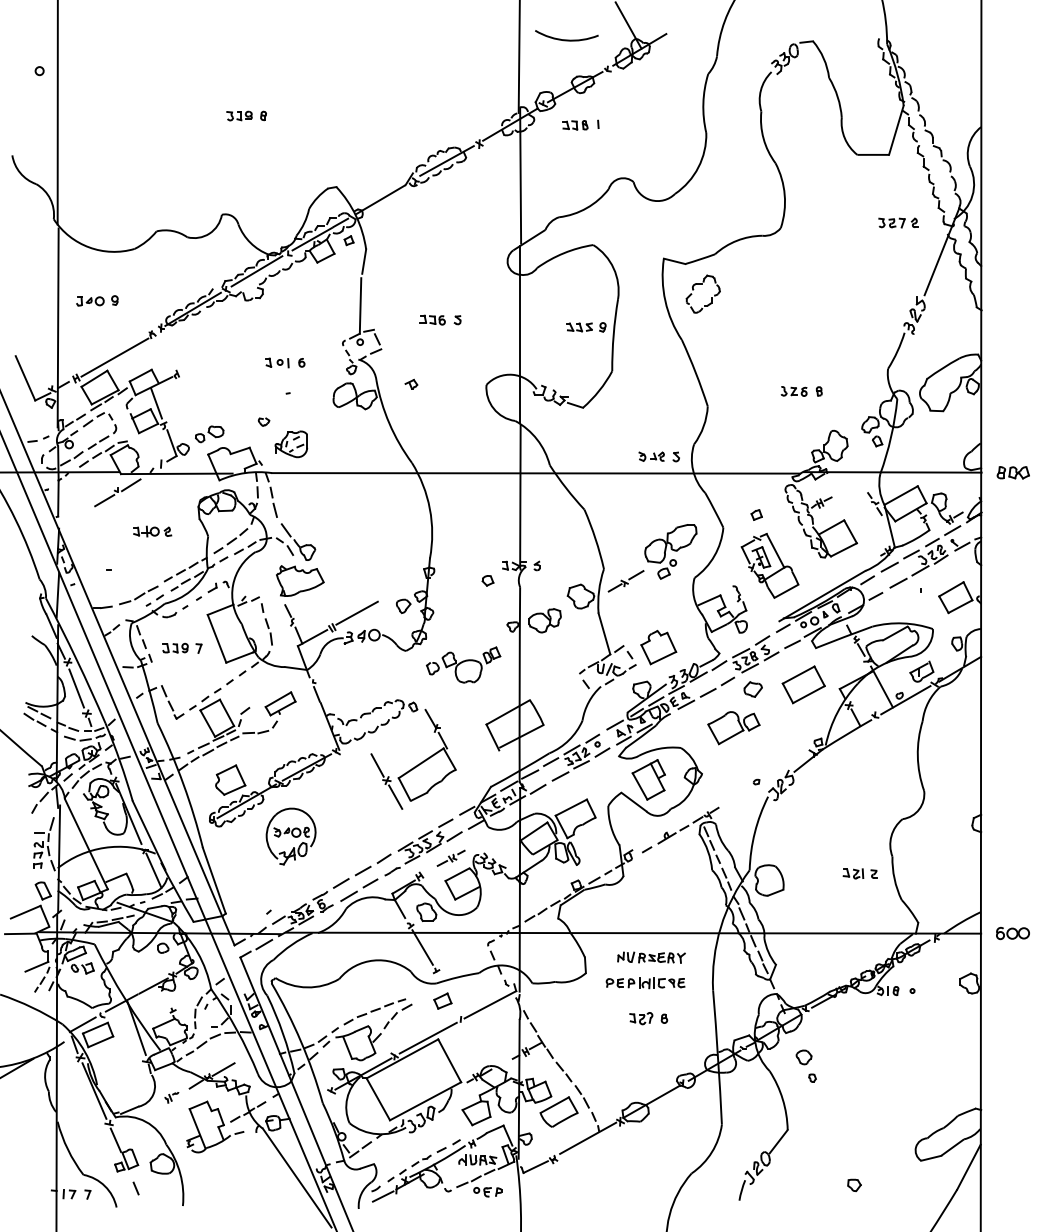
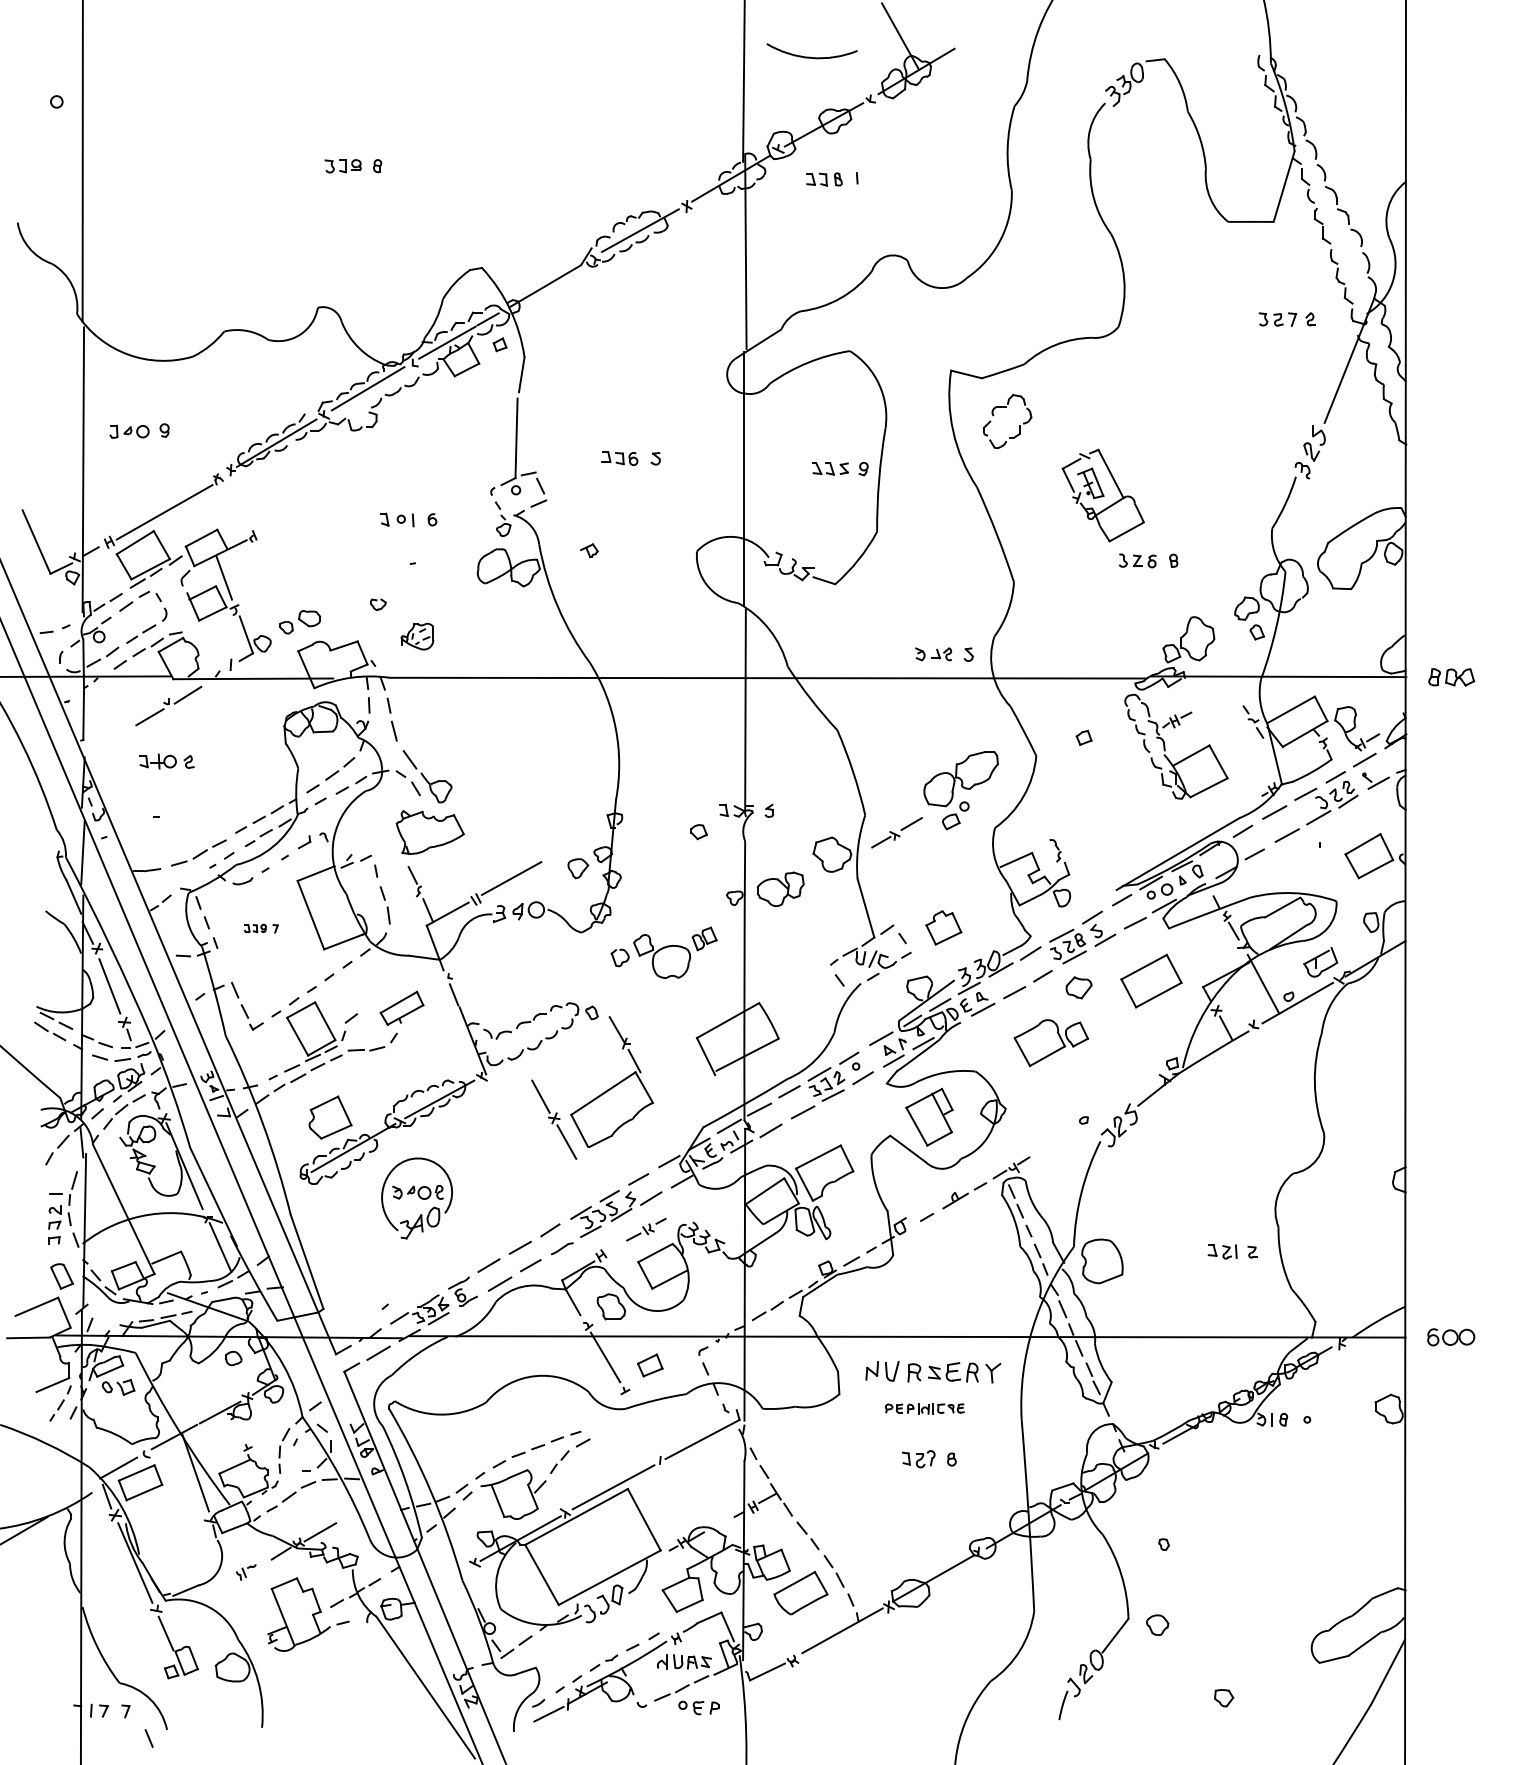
part: (291, 444) -> (417, 636), size x0.7
part: (152, 531) -> (166, 761), moved
part: (769, 565) -> (1102, 494), moved
part: (182, 647) -> (261, 927), size x0.6
part: (658, 647) -> (943, 927), size x0.7
part: (651, 957) -> (933, 1371), size x1.4
part: (645, 983) -> (924, 1408), size x0.7
part: (442, 1000) -> (649, 1364), moved
part: (803, 1057) -> (1156, 1625), moved
line: (135, 1188) -> (148, 1738), moved

